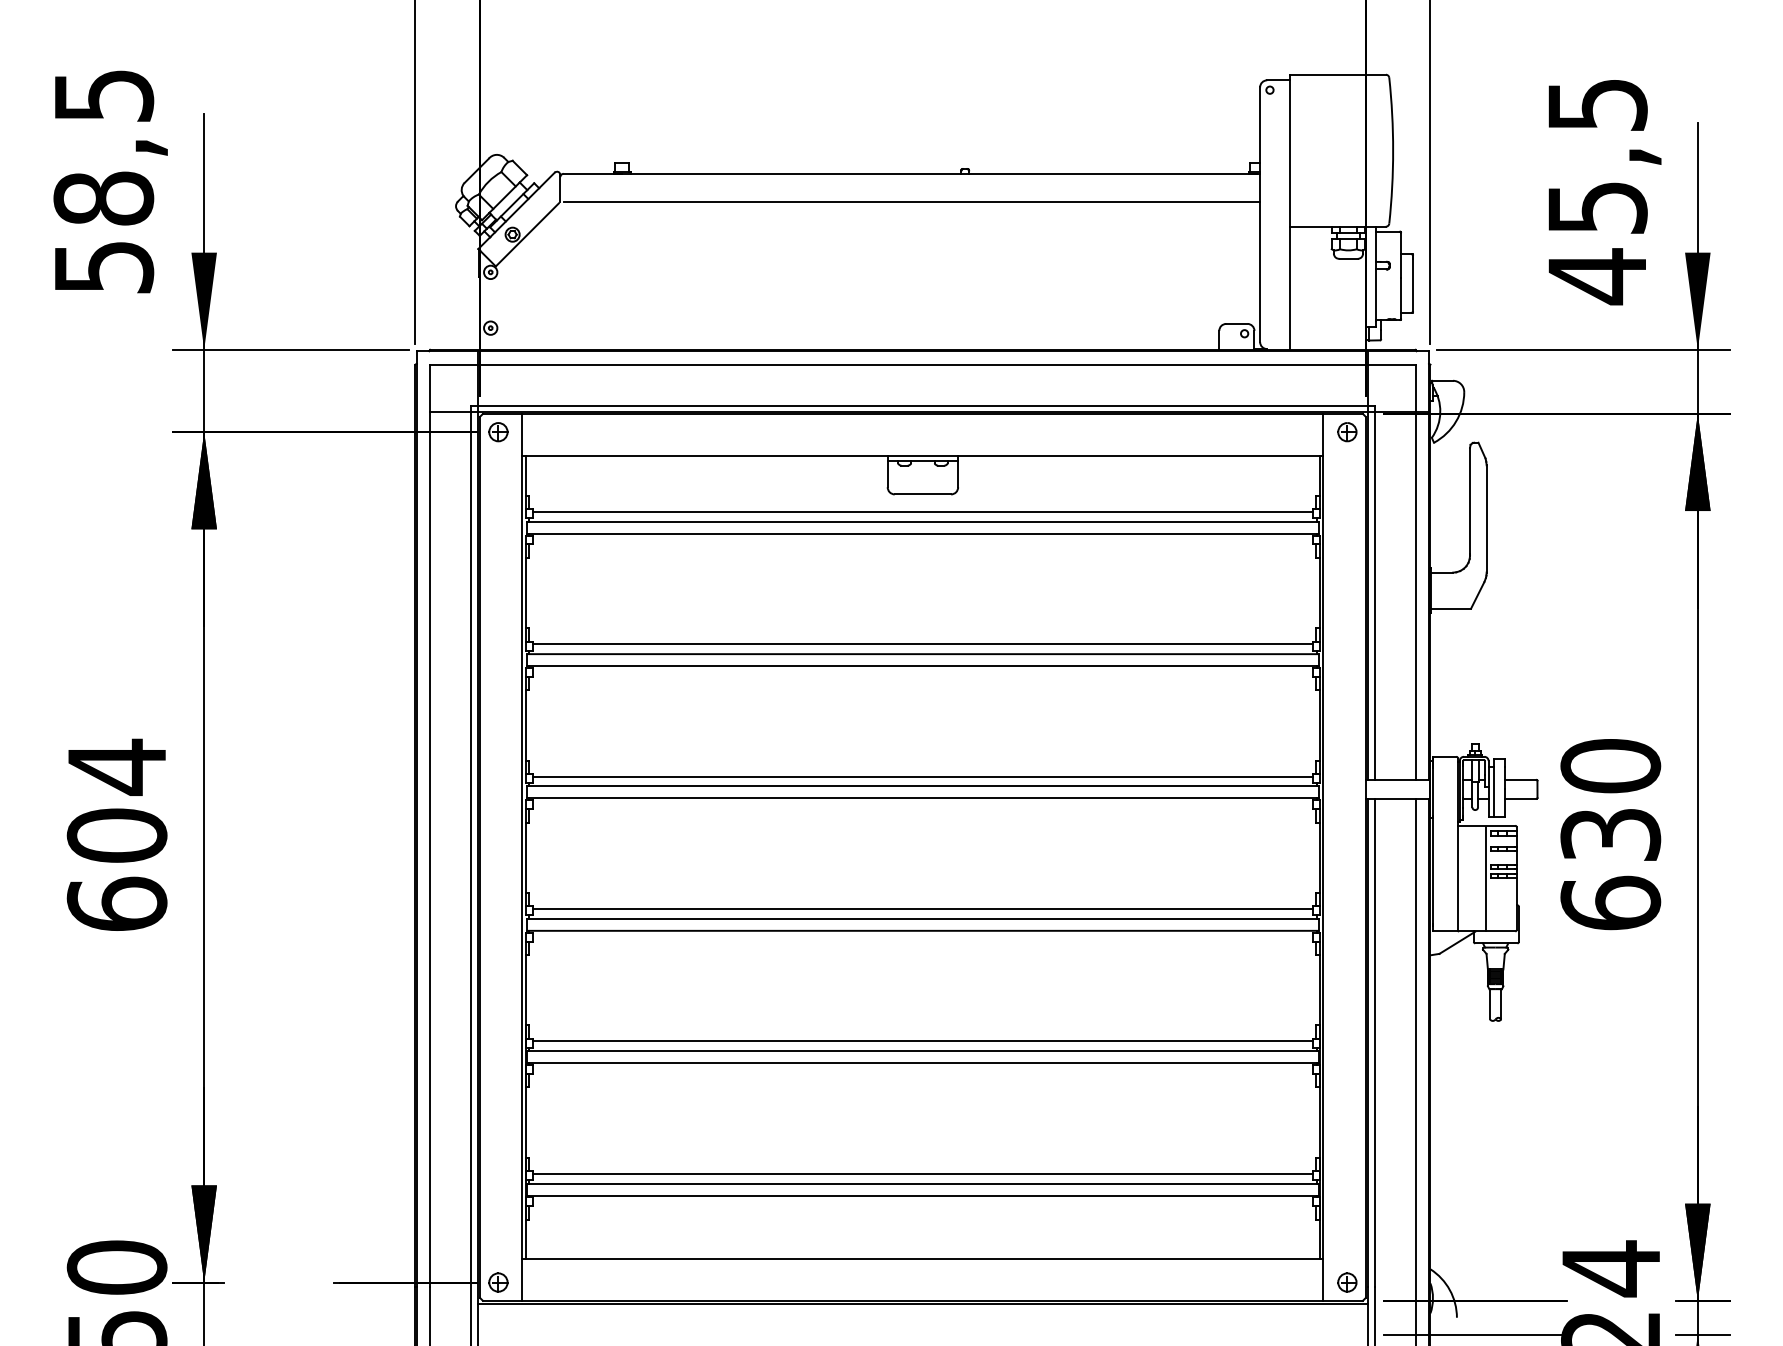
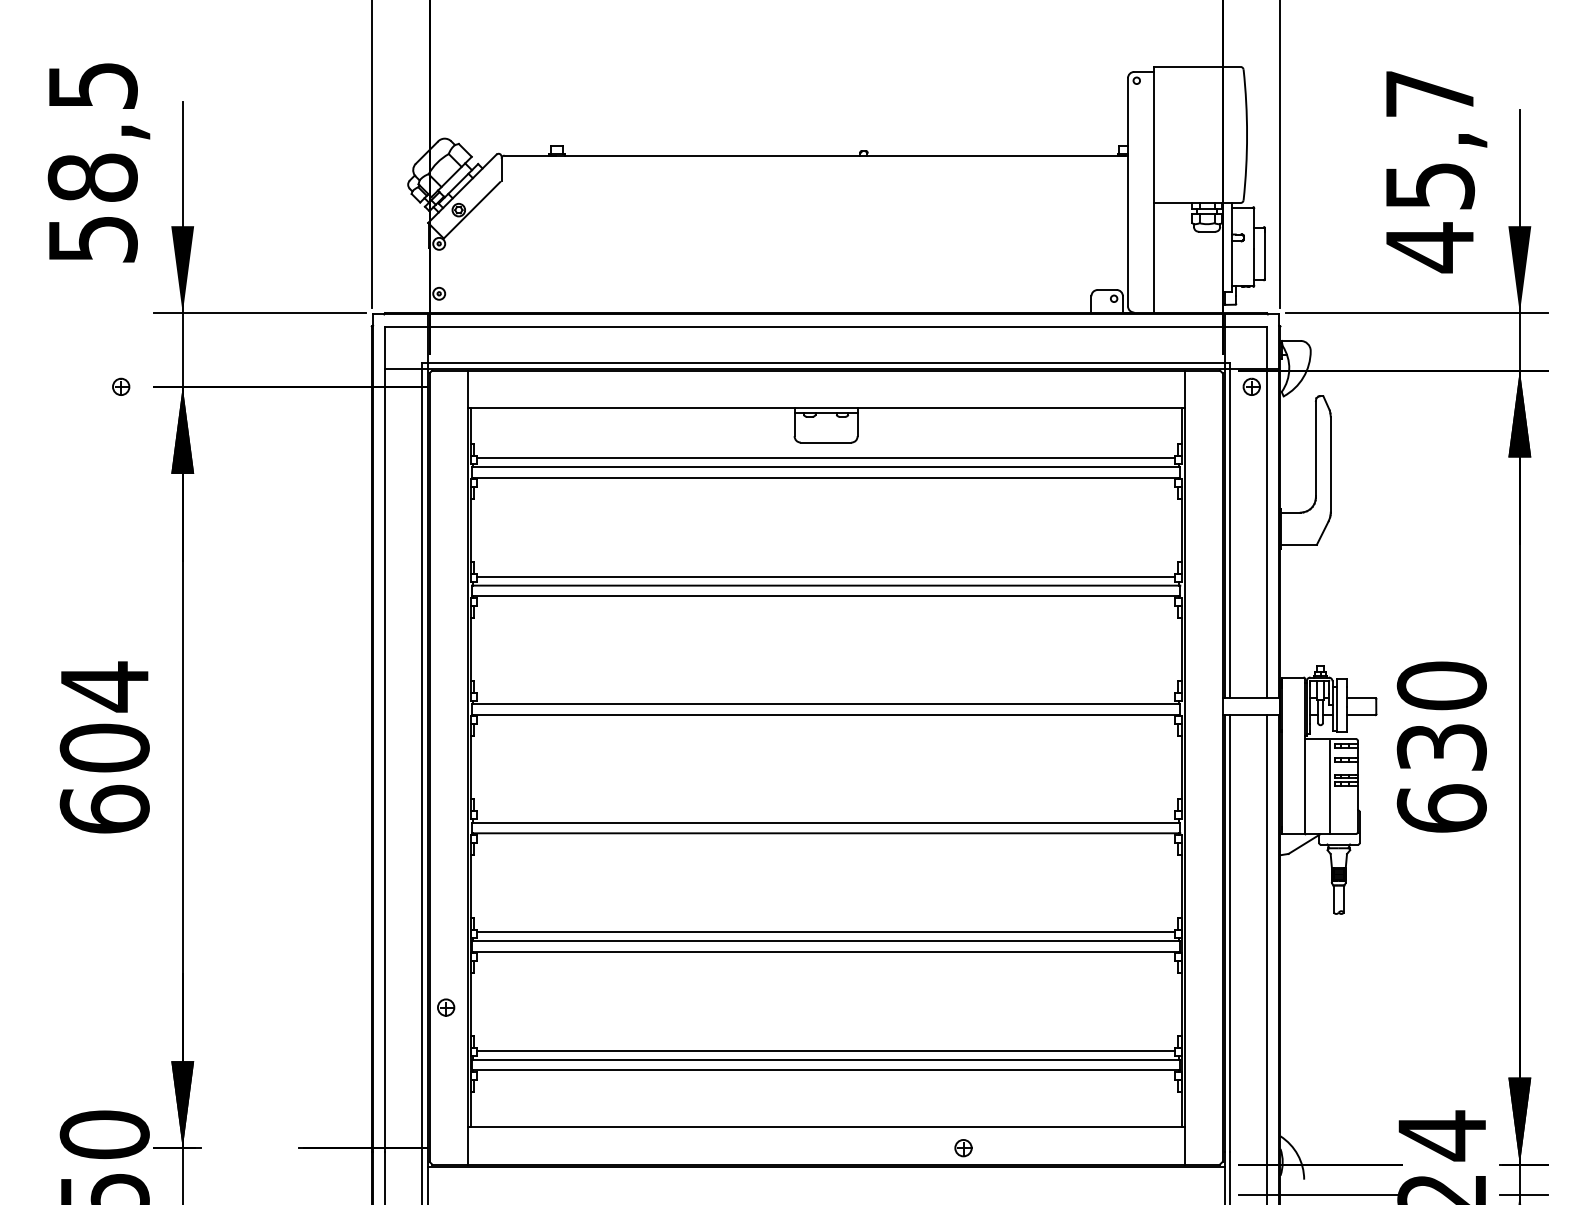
text: (1597, 104) -> (1430, 93), 45,5 -> 45,7
line: (911, 201) -> (815, 180), removed
part: (498, 432) -> (121, 387), moved
part: (1347, 432) -> (1251, 387), moved
line: (922, 776) -> (825, 695), removed
line: (922, 909) -> (825, 814), removed
part: (498, 1282) -> (446, 1007), moved
part: (1347, 1282) -> (963, 1148), moved

